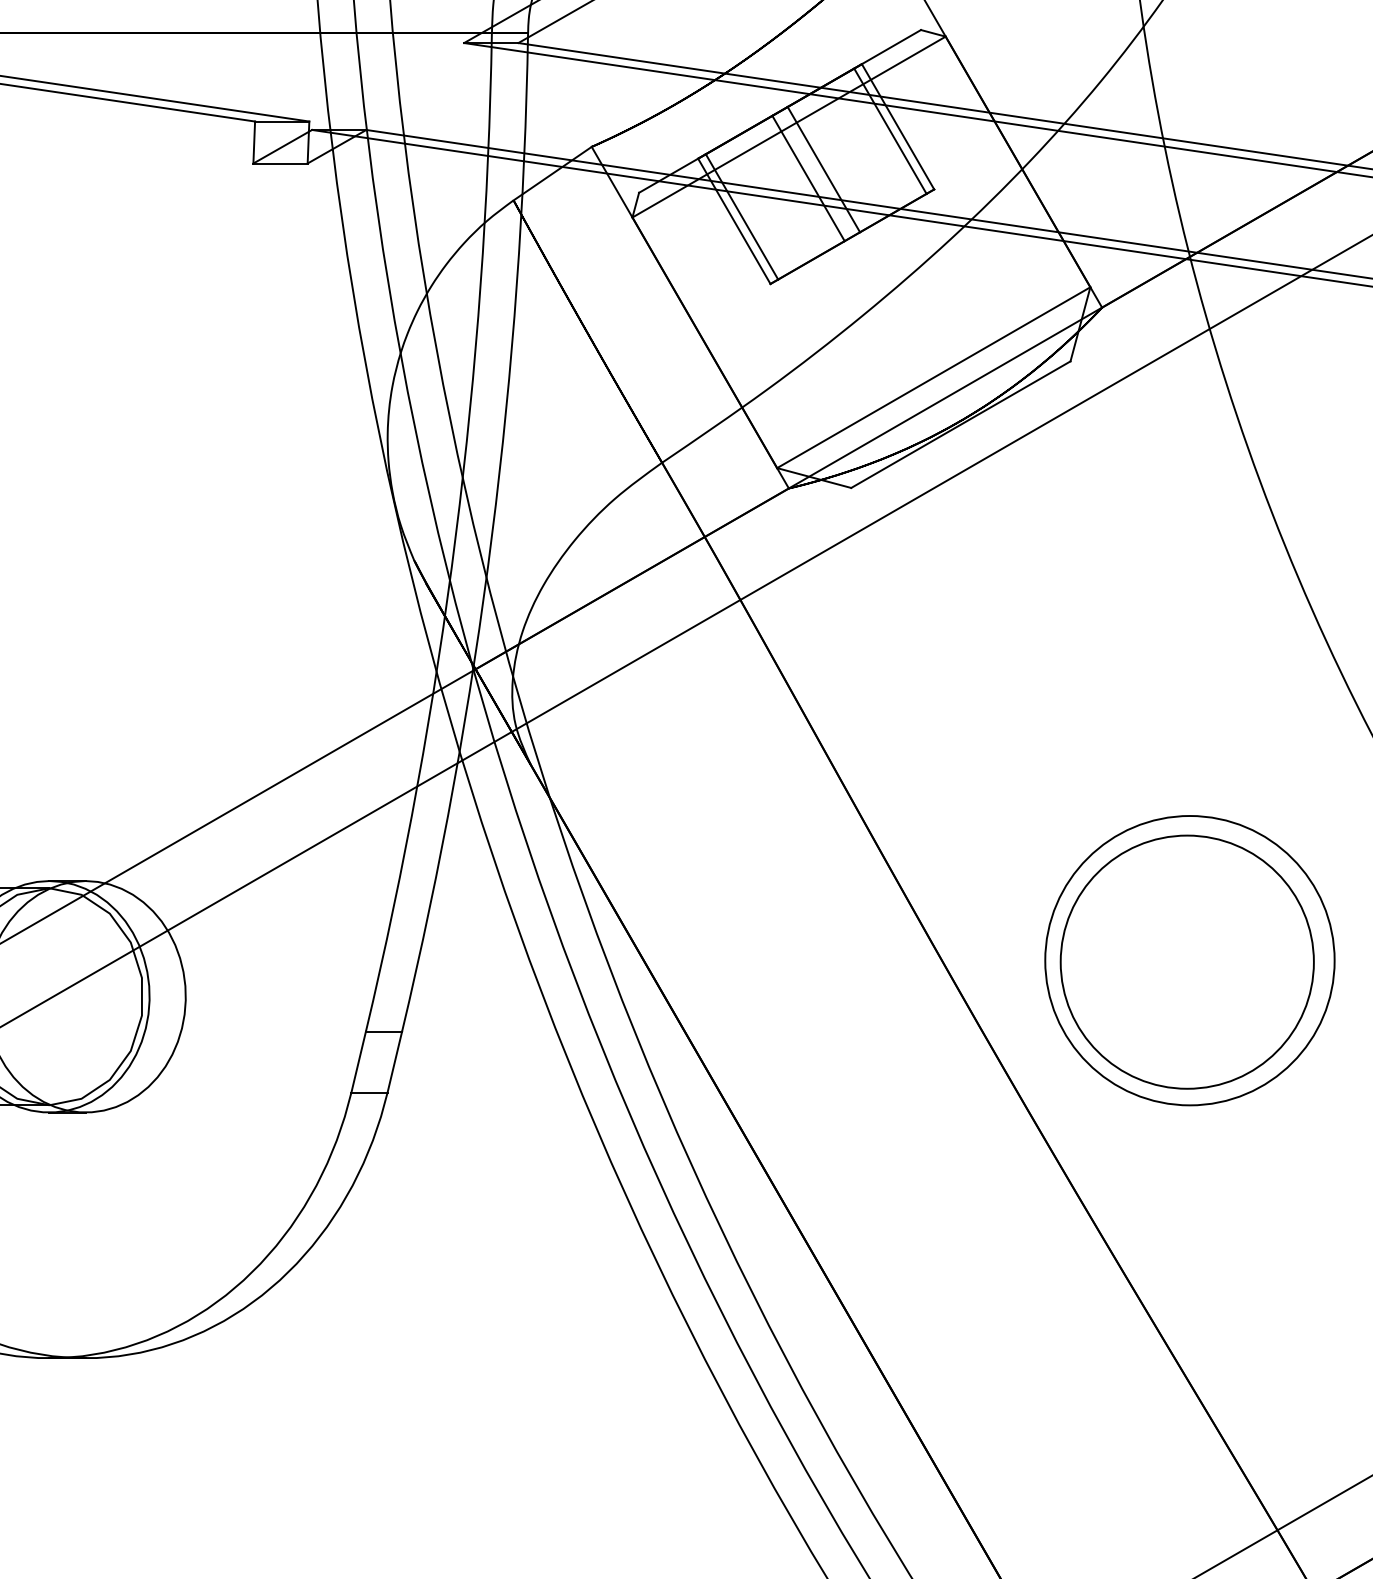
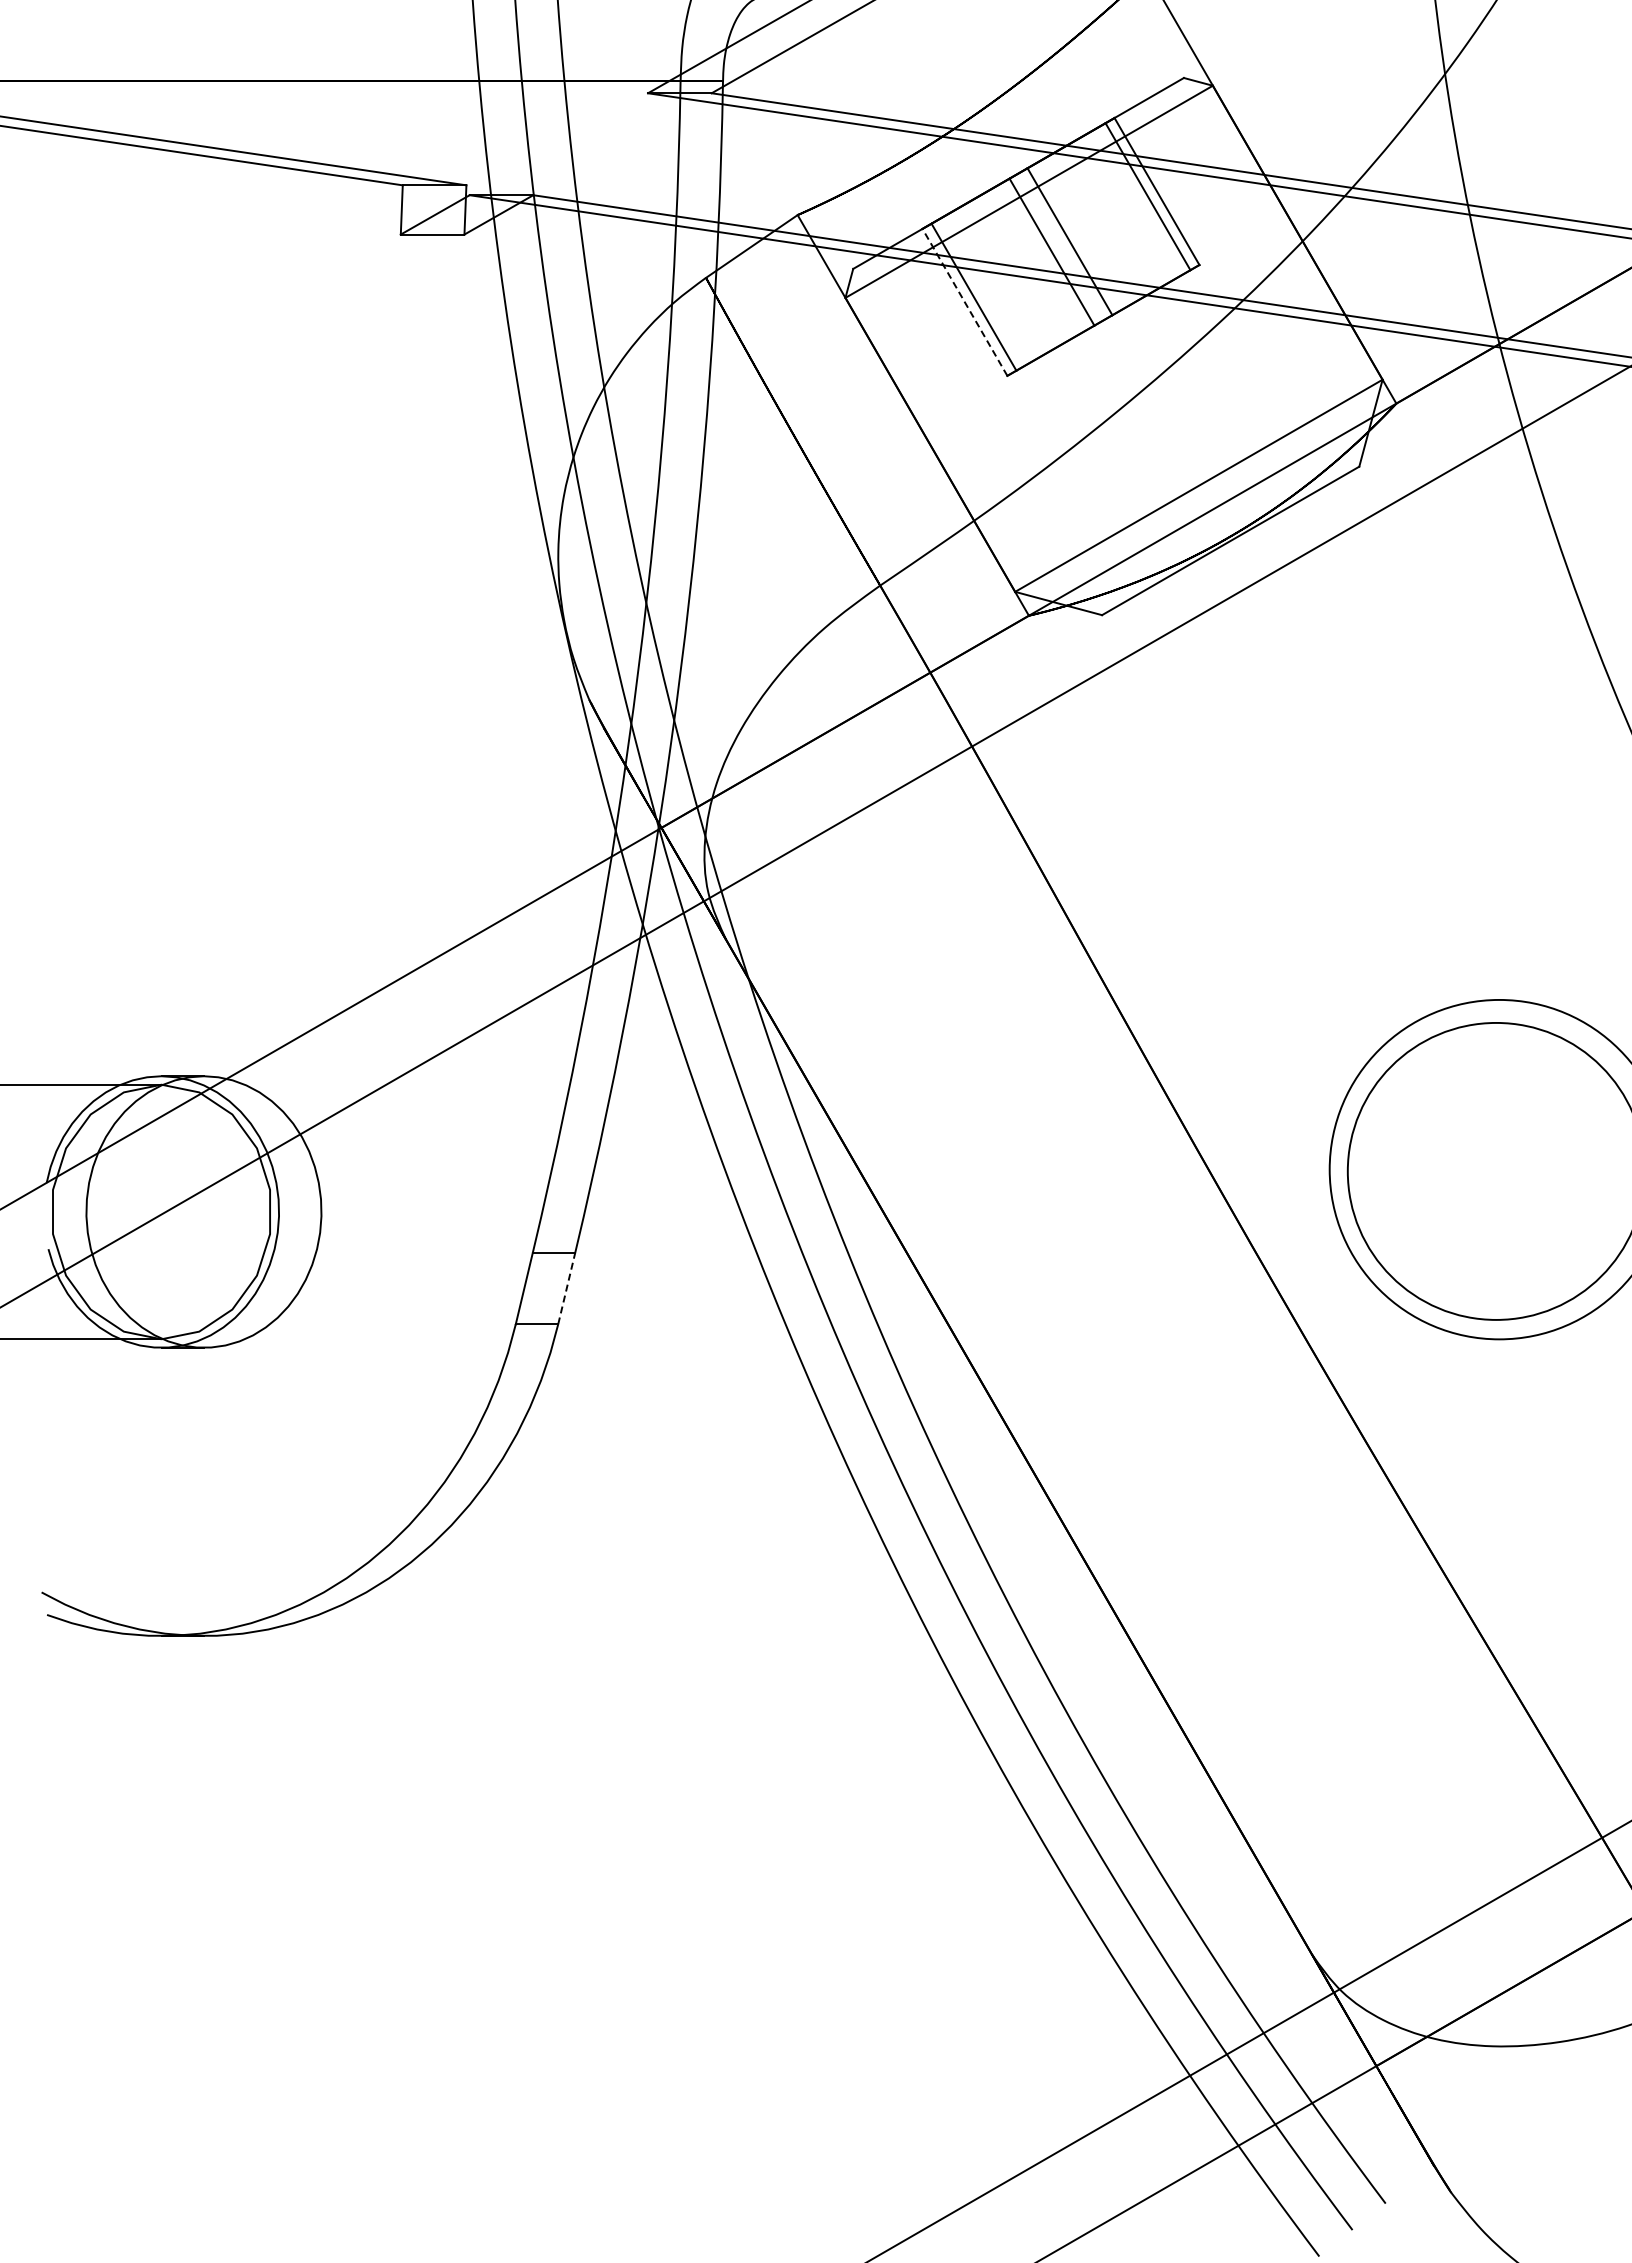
line: (733, 221) -> (964, 302), solid -> dashed
line: (394, 1061) -> (566, 1288), solid -> dashed

